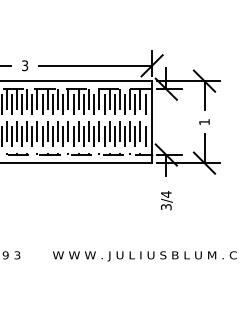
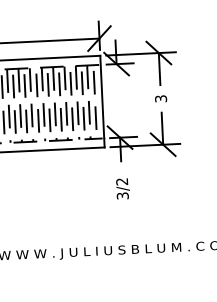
text: (204, 122) -> (161, 99), 1 -> 3
text: (166, 194) -> (122, 181), 3/4 -> 3/2

